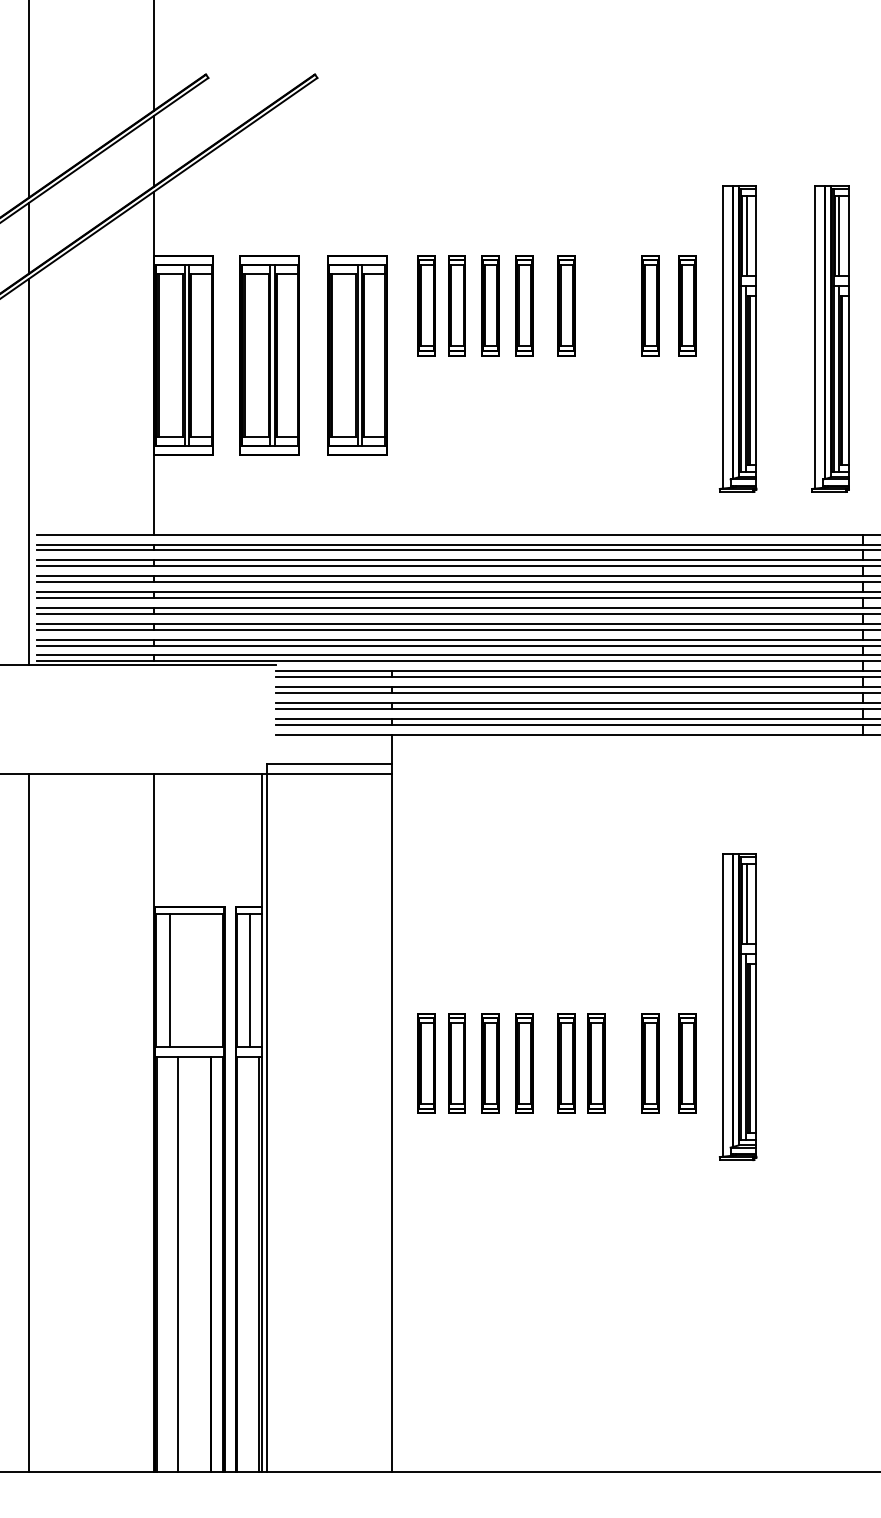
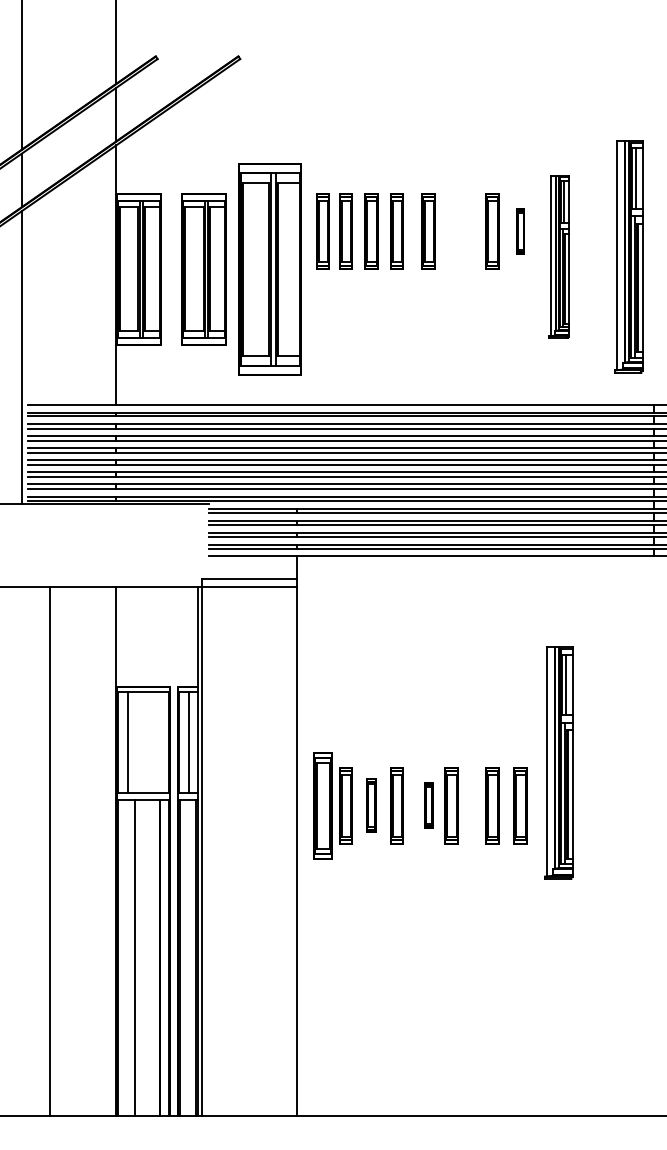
part: (687, 305) -> (520, 231), size x0.6
part: (737, 338) -> (558, 256), size x0.7
part: (357, 355) -> (270, 269), size x1.4
part: (426, 1063) -> (322, 805), size x1.4
part: (490, 1063) -> (371, 805), size x0.7
part: (566, 1063) -> (428, 805), size x0.6
line: (28, 1123) -> (49, 851), moved

